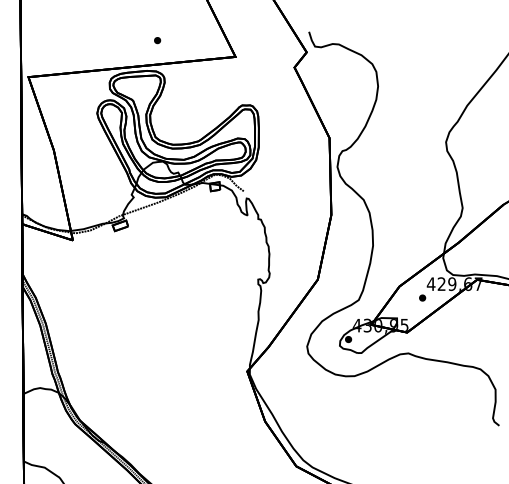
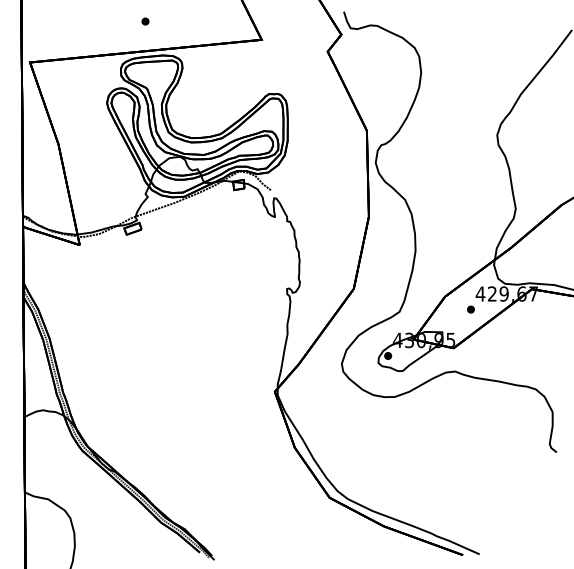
part: (157, 40) -> (145, 21), moved

